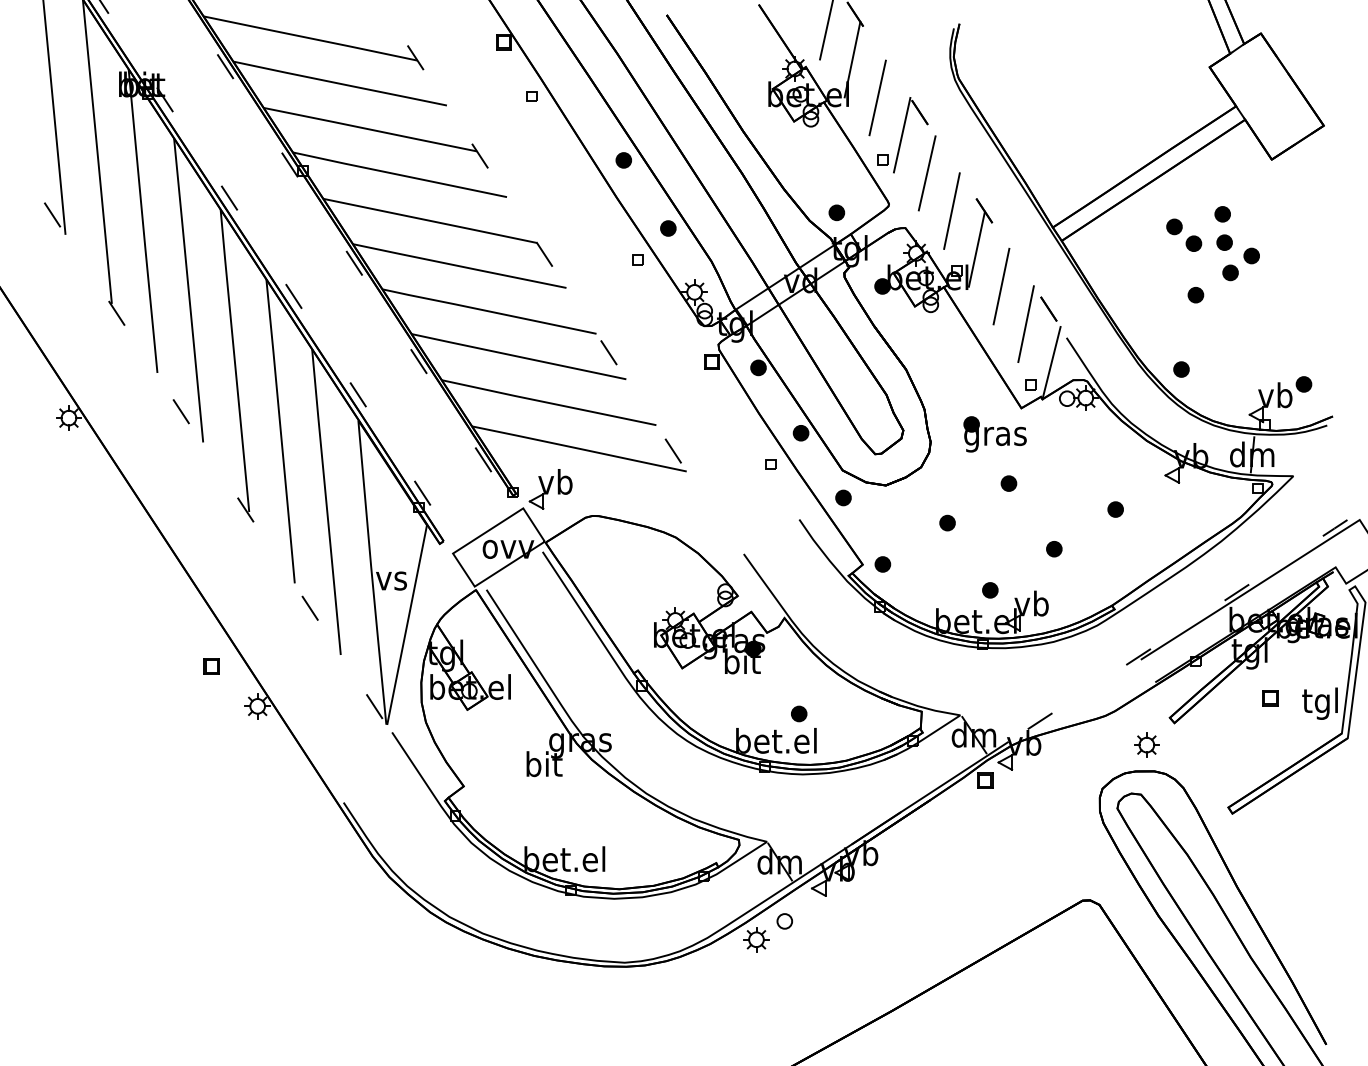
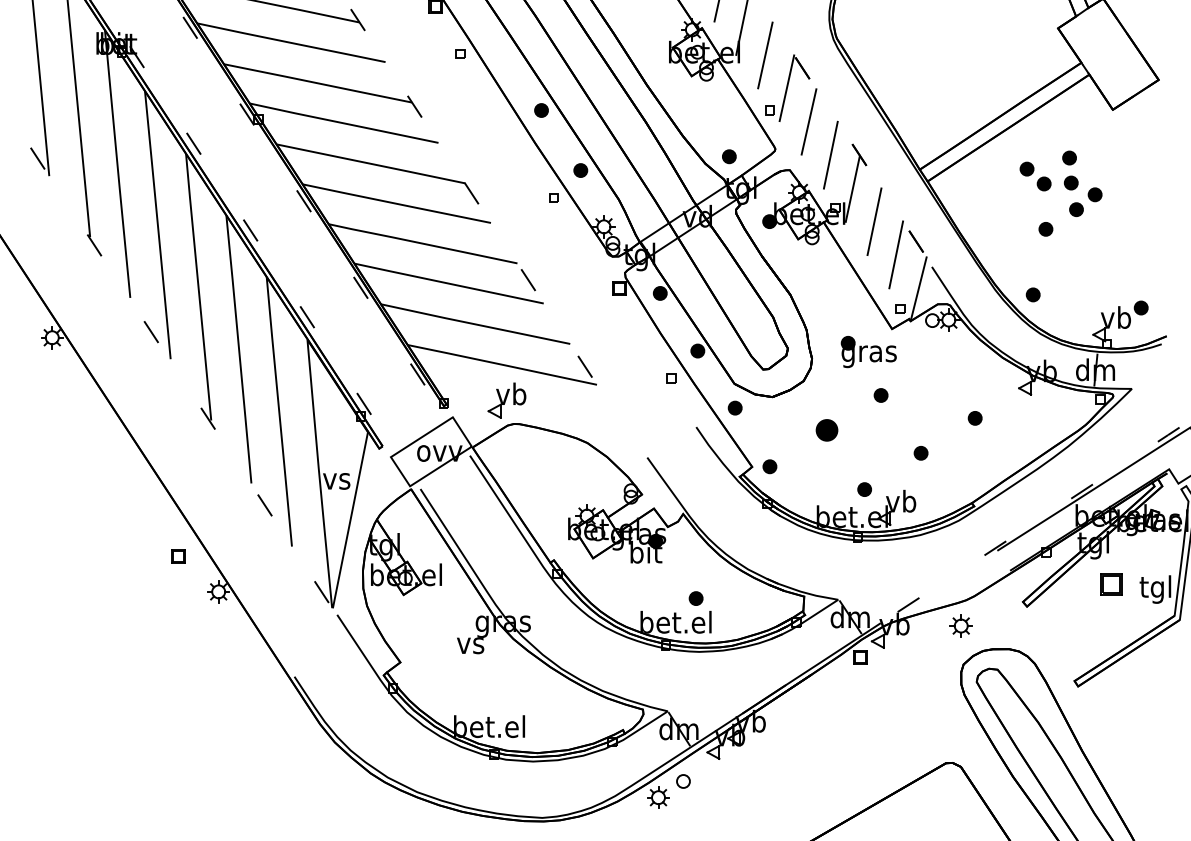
part: (550, 489) -> (506, 400), moved
part: (947, 522) -> (826, 429), size x1.6
part: (1270, 698) -> (1111, 584), size x1.6
part: (1146, 744) -> (960, 625), moved
text: (544, 764) -> (471, 643), bit -> vs

